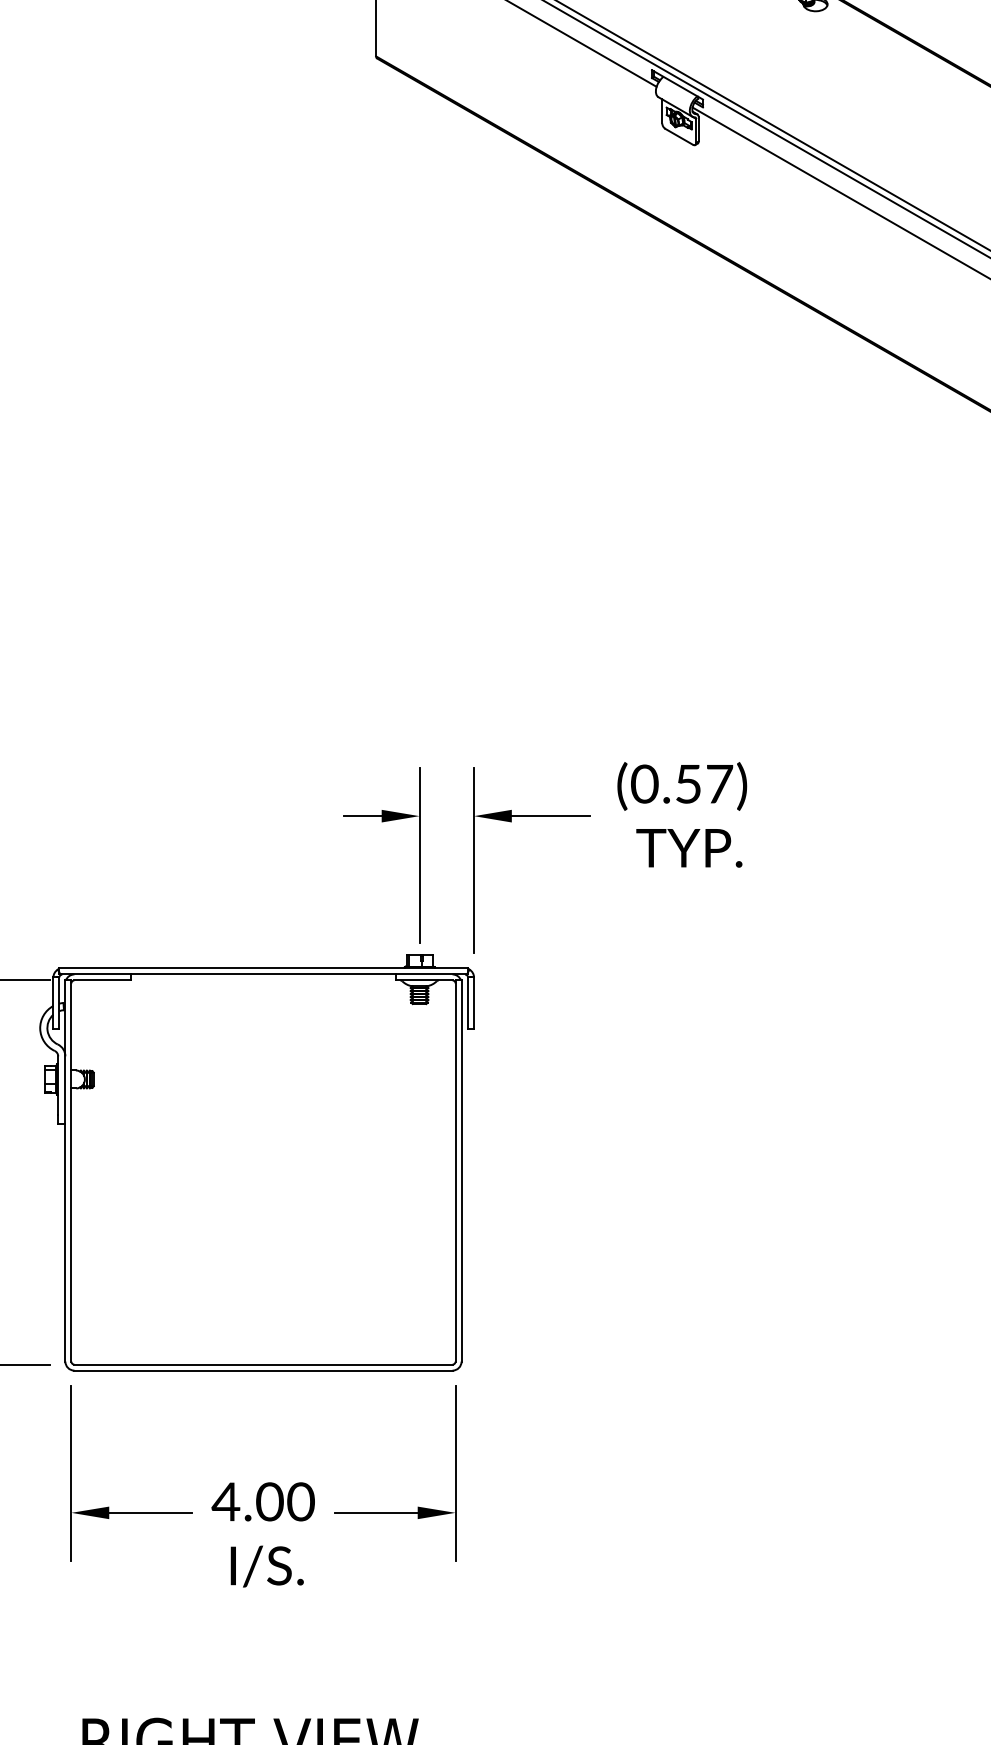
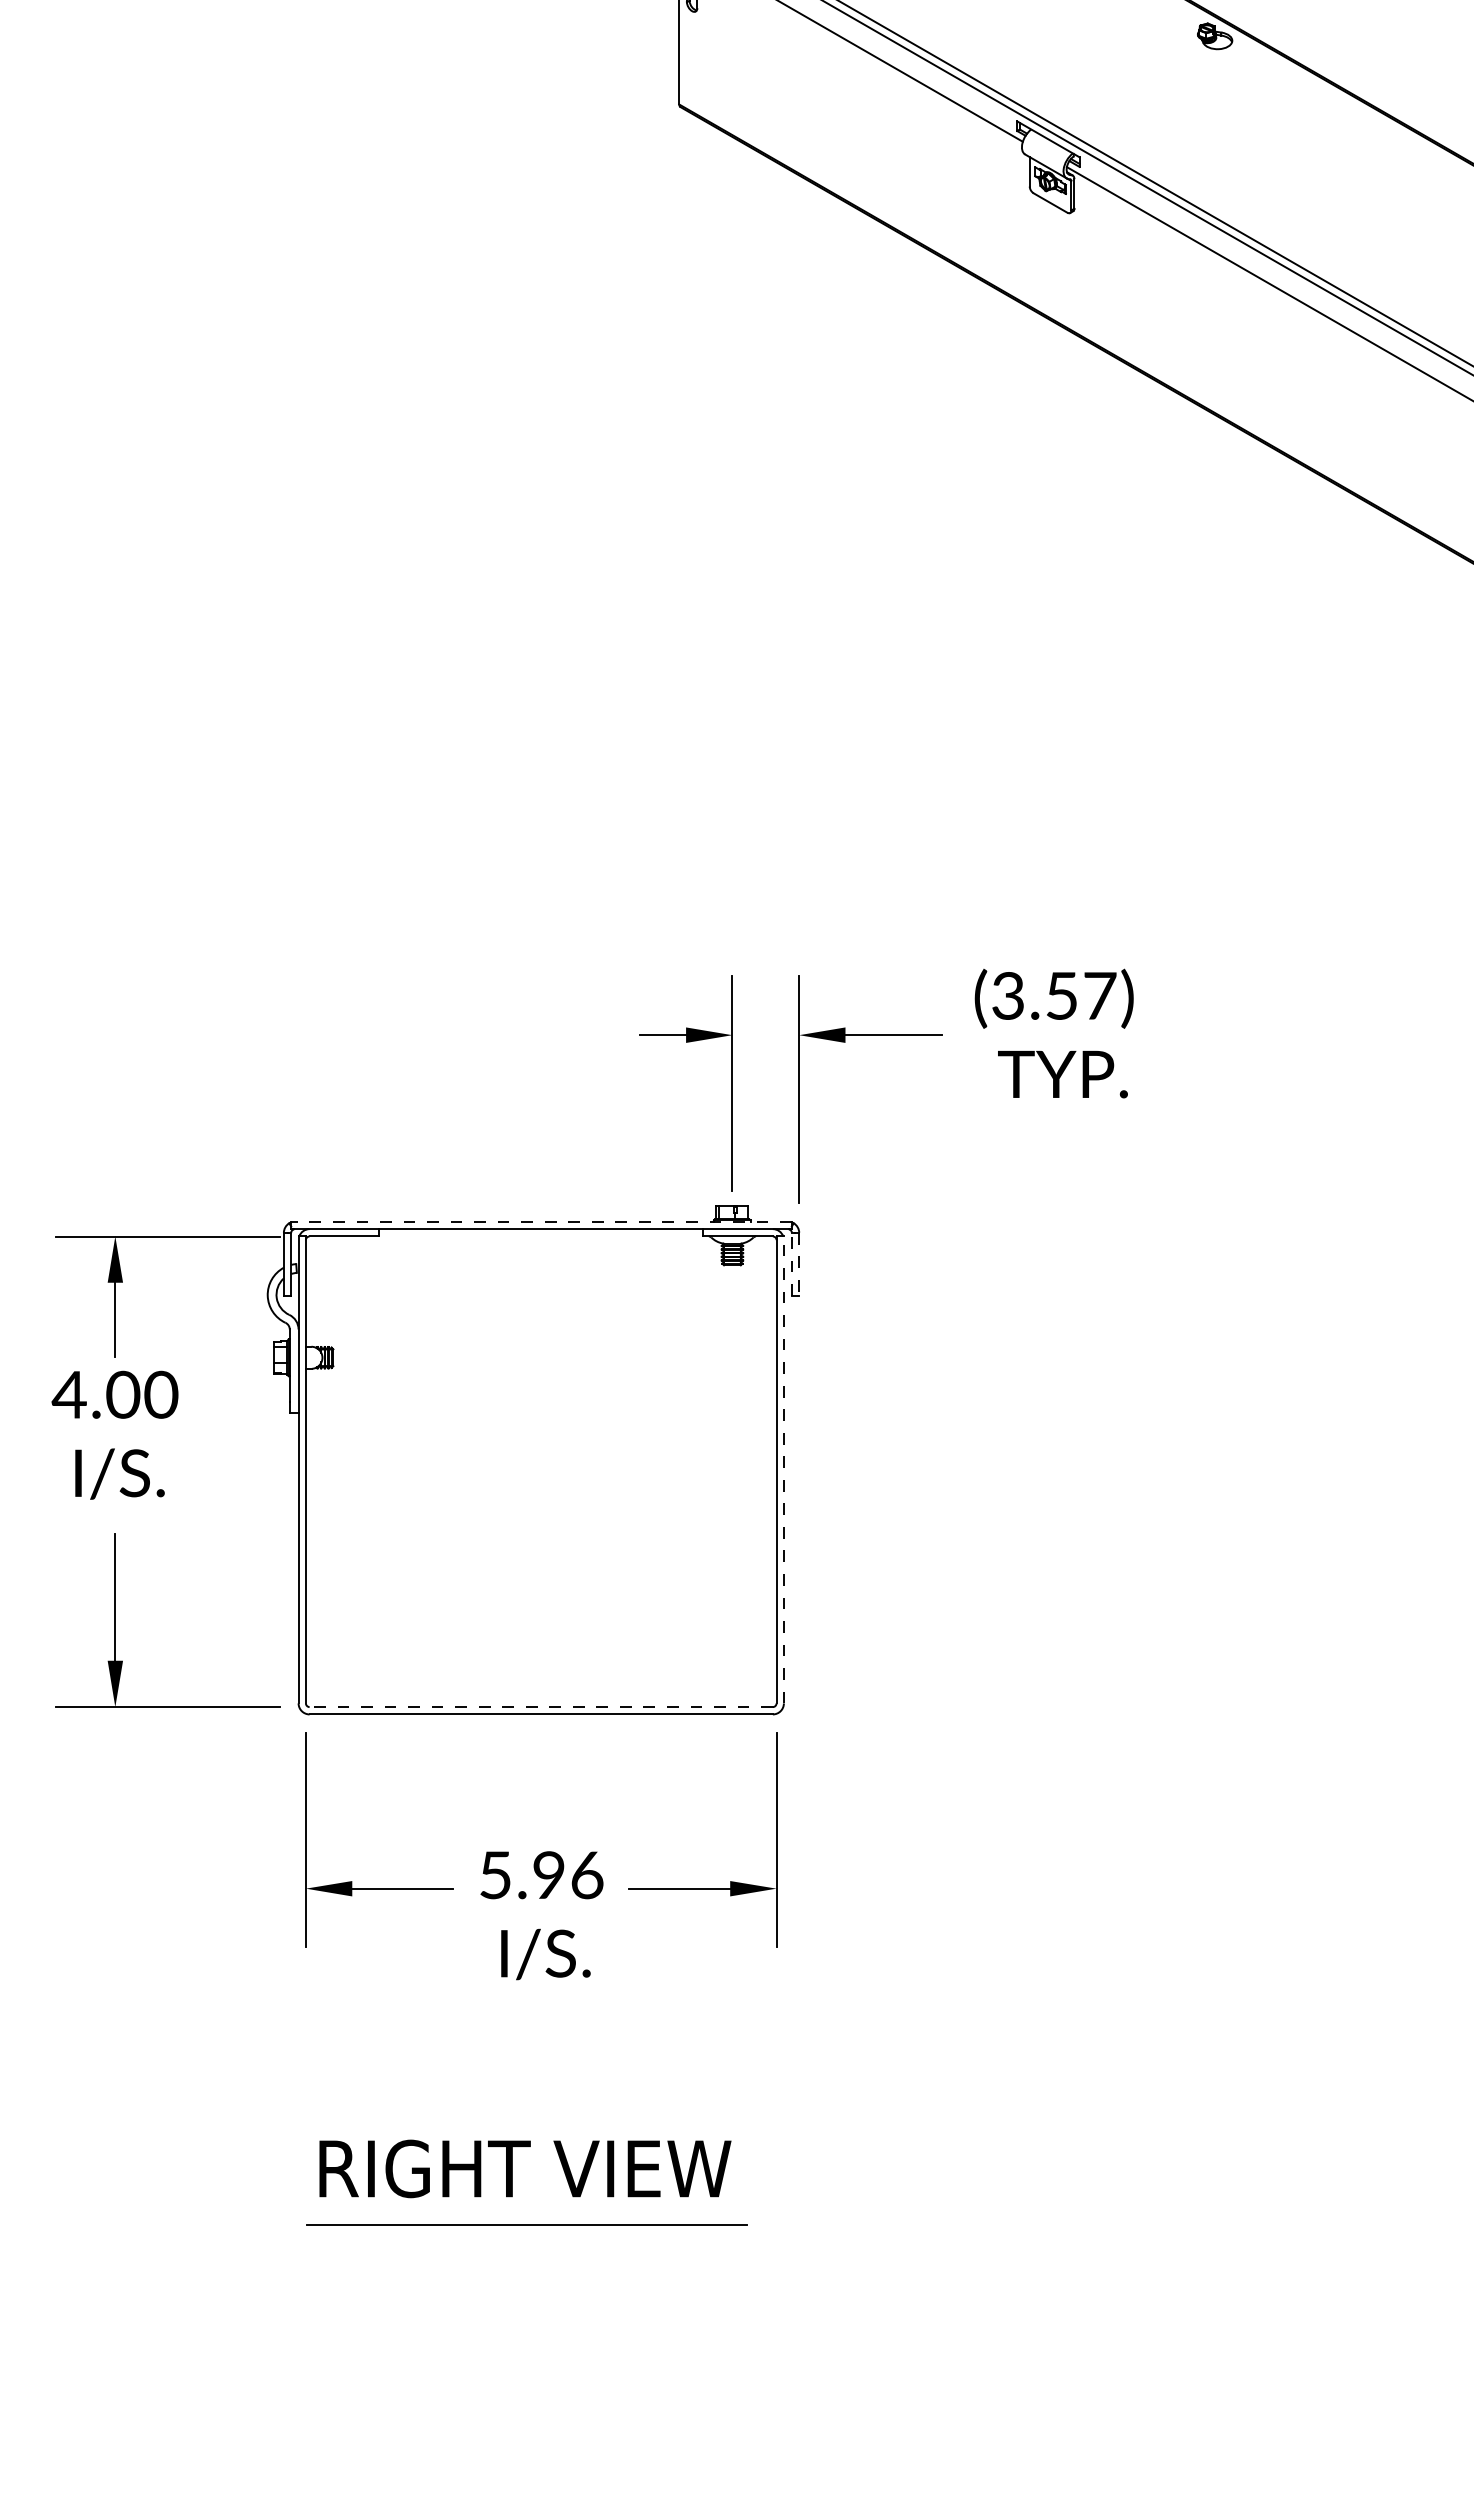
text: (644, 783) -> (1008, 995), (0.57) -> (3.57)
line: (263, 968) -> (541, 1221), solid -> dashed
line: (467, 1003) -> (791, 1264), solid -> dashed
line: (474, 1003) -> (799, 1264), solid -> dashed
line: (461, 1170) -> (783, 1469), solid -> dashed
line: (263, 1364) -> (541, 1707), solid -> dashed
text: (262, 1502) -> (540, 1875), 4.00 -> 5.96

